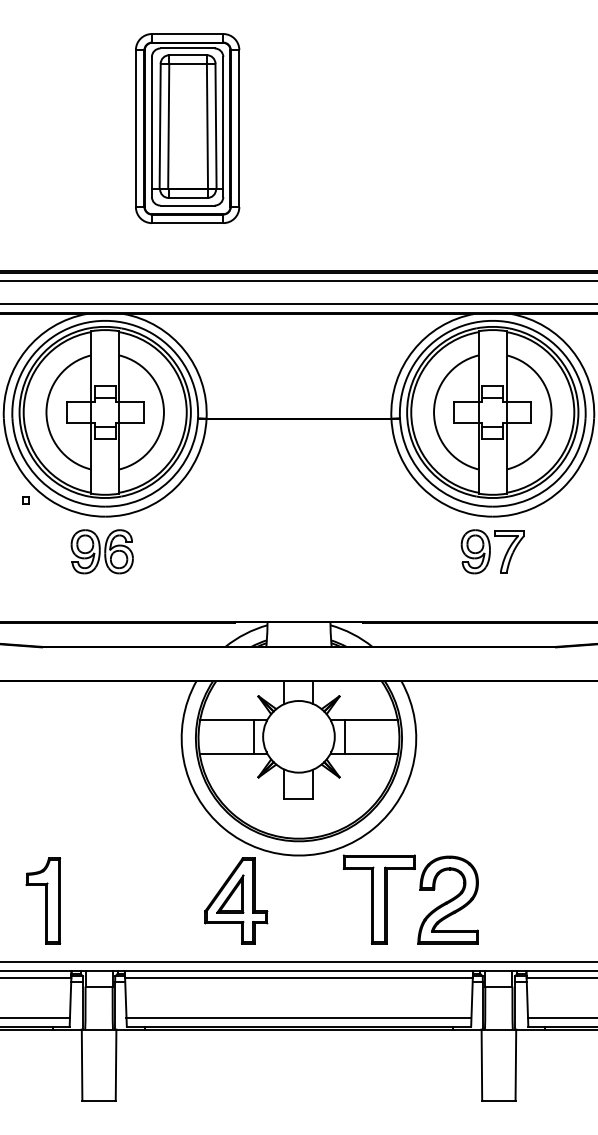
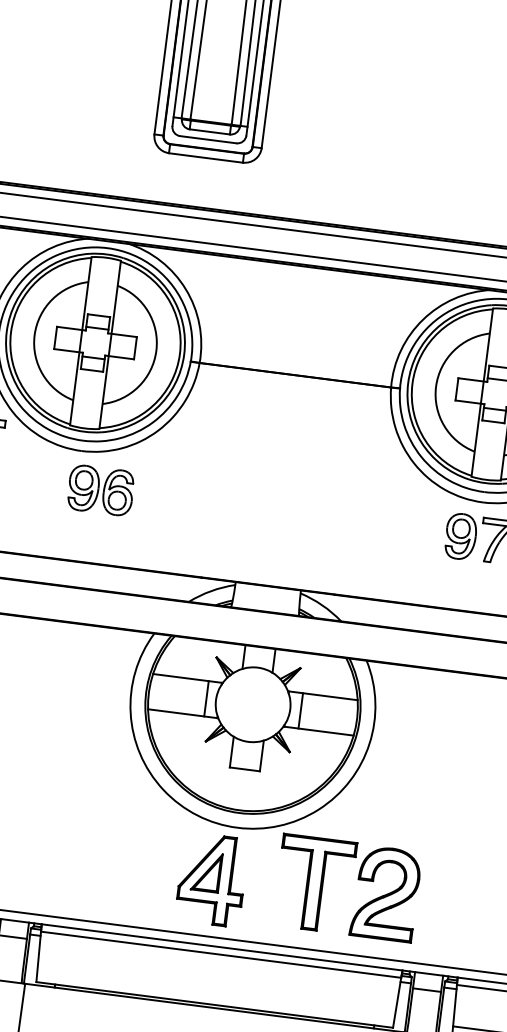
part: (101, 551) -> (100, 490), moved
part: (236, 900) -> (212, 879), moved
line: (298, 1017) -> (215, 995), removed

